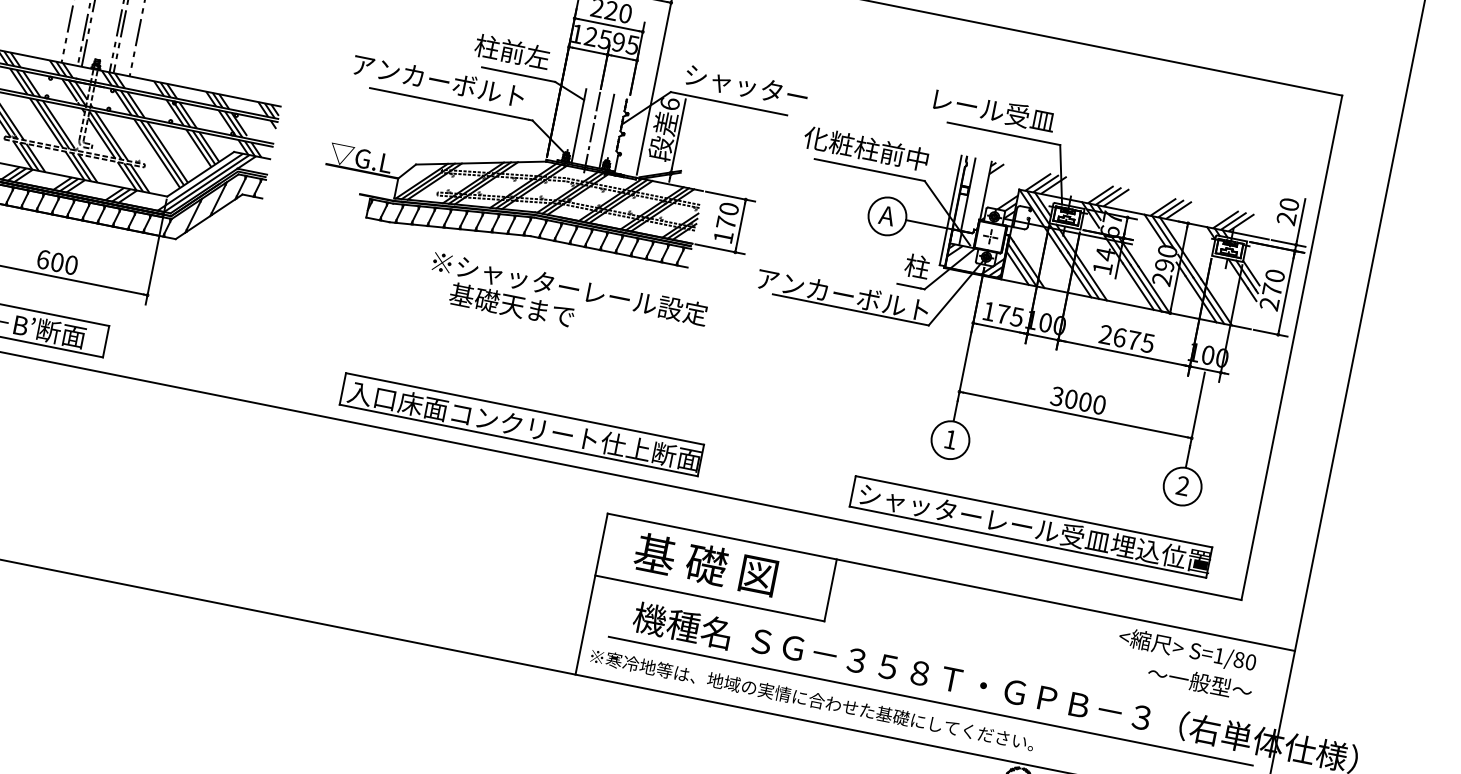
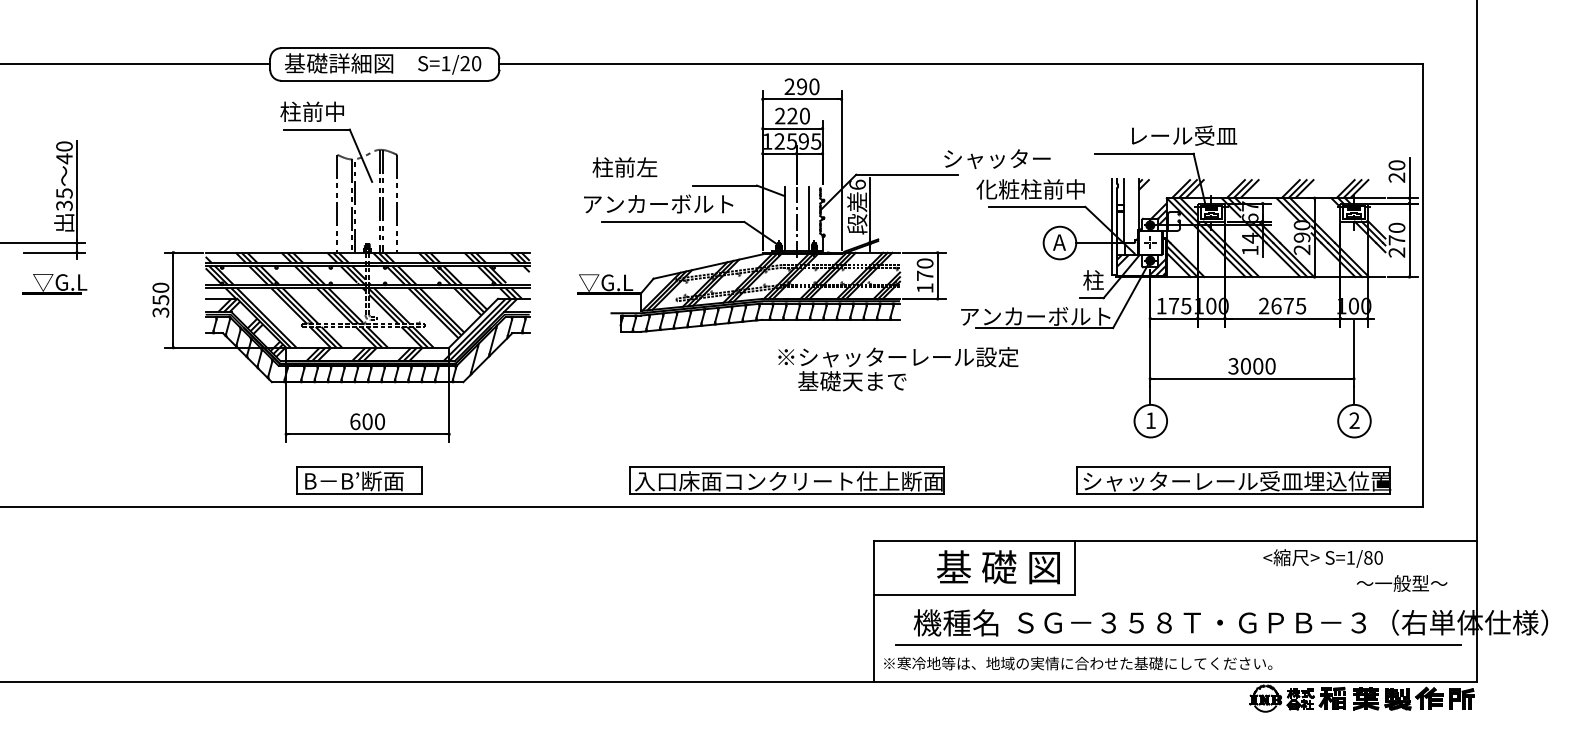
text: (511, 51) -> (624, 167), moved
text: (747, 85) -> (997, 158), moved
text: (994, 110) -> (1184, 135), moved
text: (567, 302) -> (898, 369), moved
text: (705, 564) -> (998, 567), moved
text: (1186, 650) -> (1322, 558), moved

